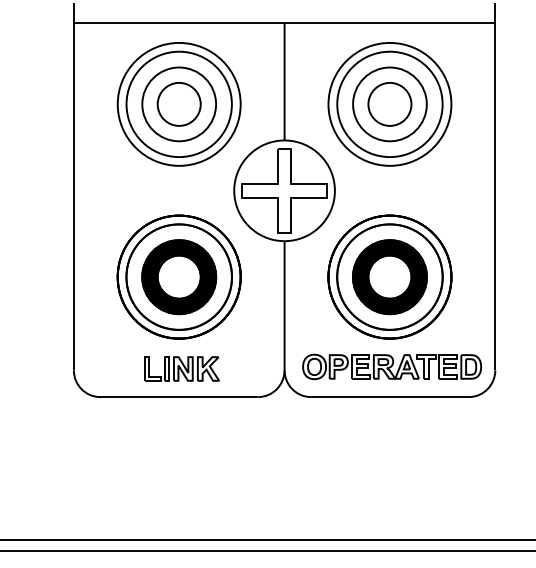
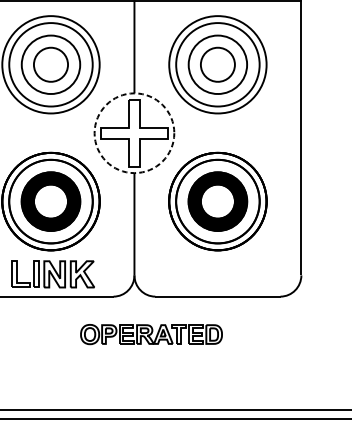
circle: (284, 190) -> (134, 132), solid -> dashed
part: (391, 366) -> (151, 334), moved
part: (181, 368) -> (52, 273), size x1.4

